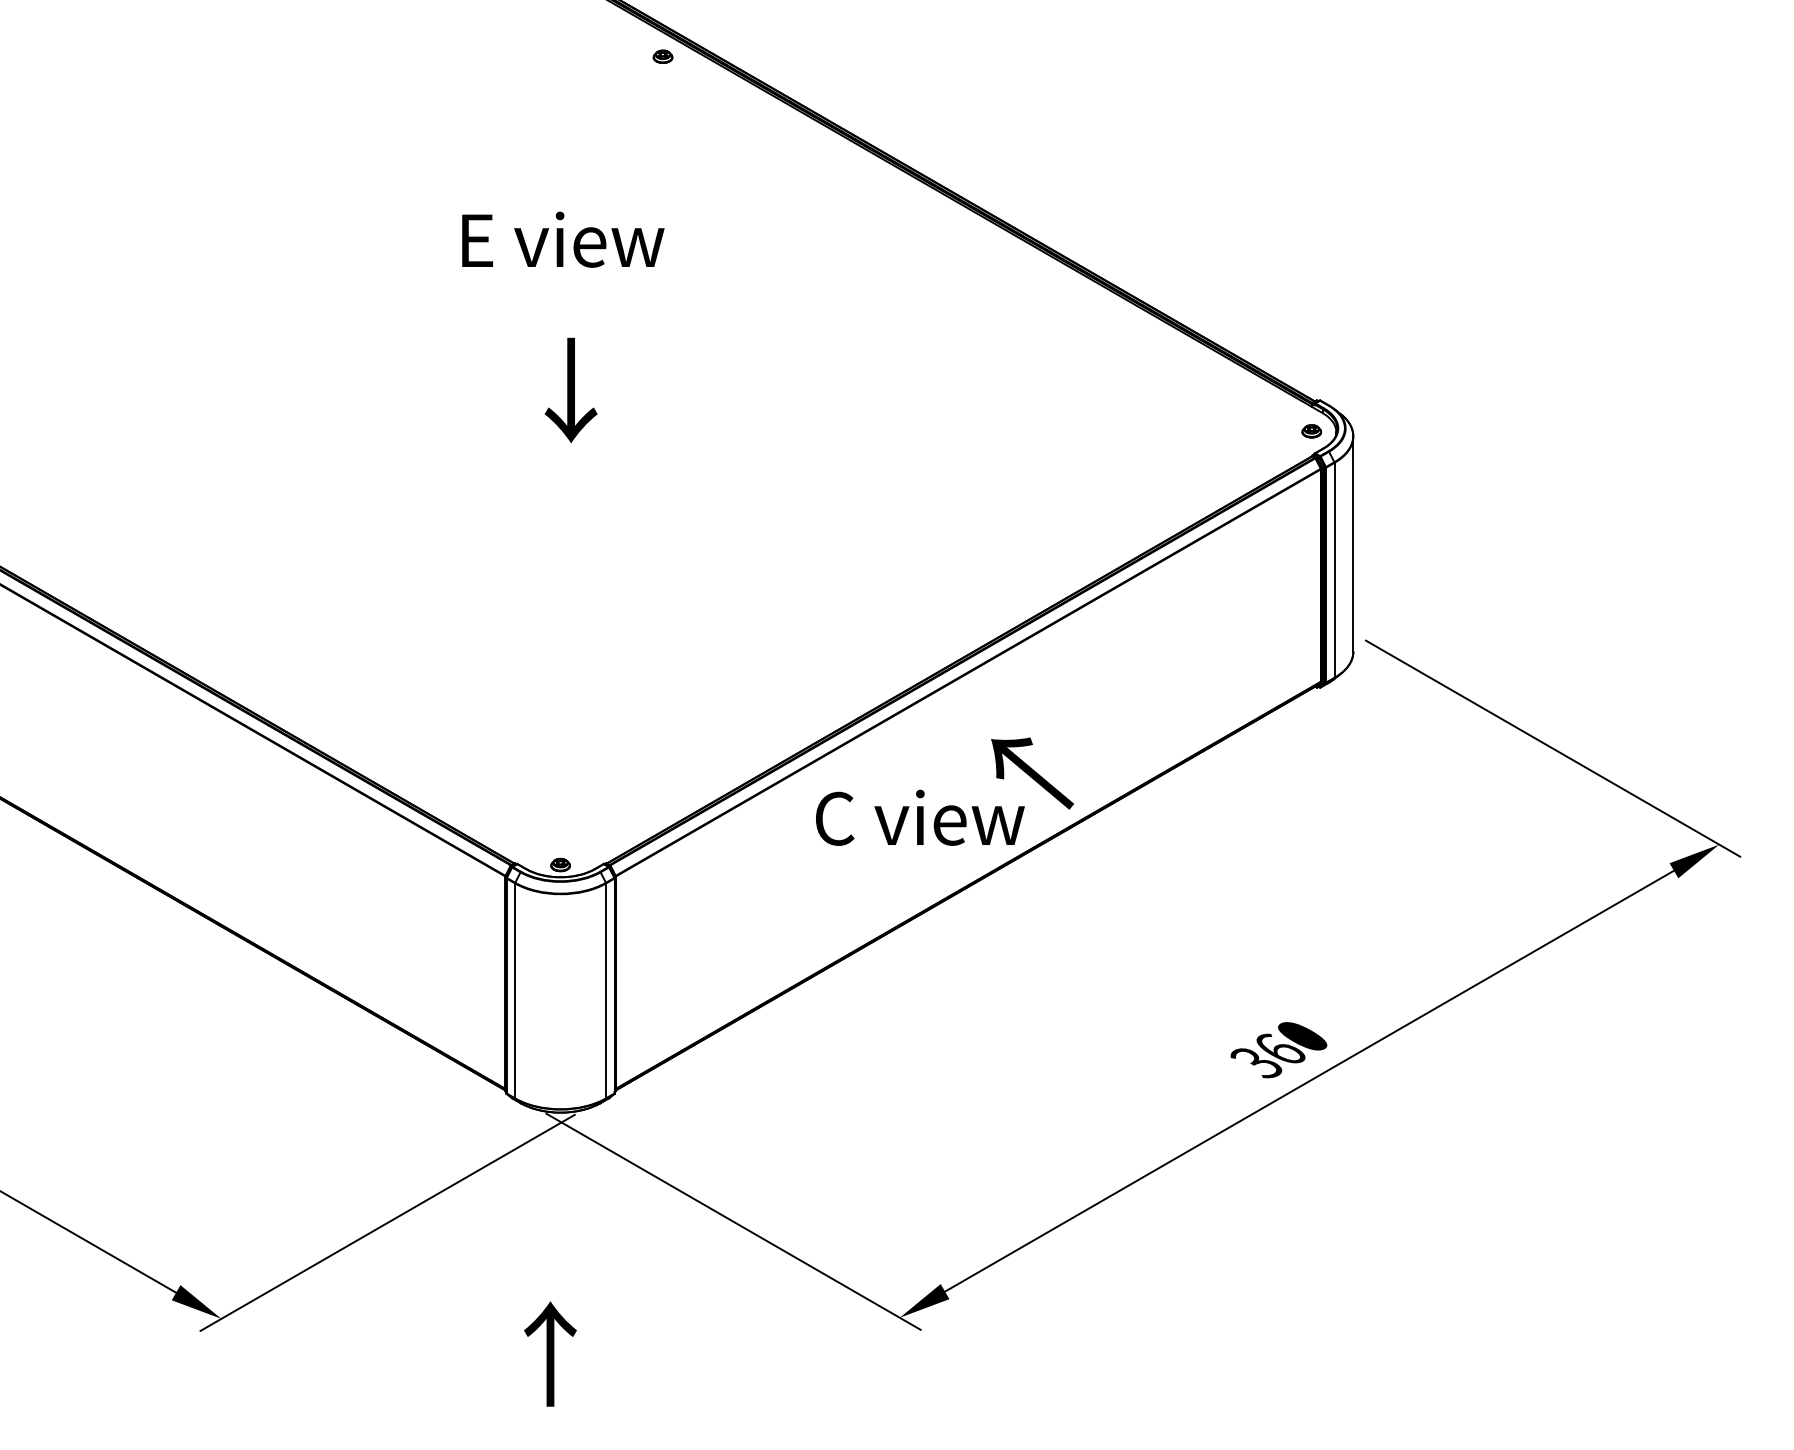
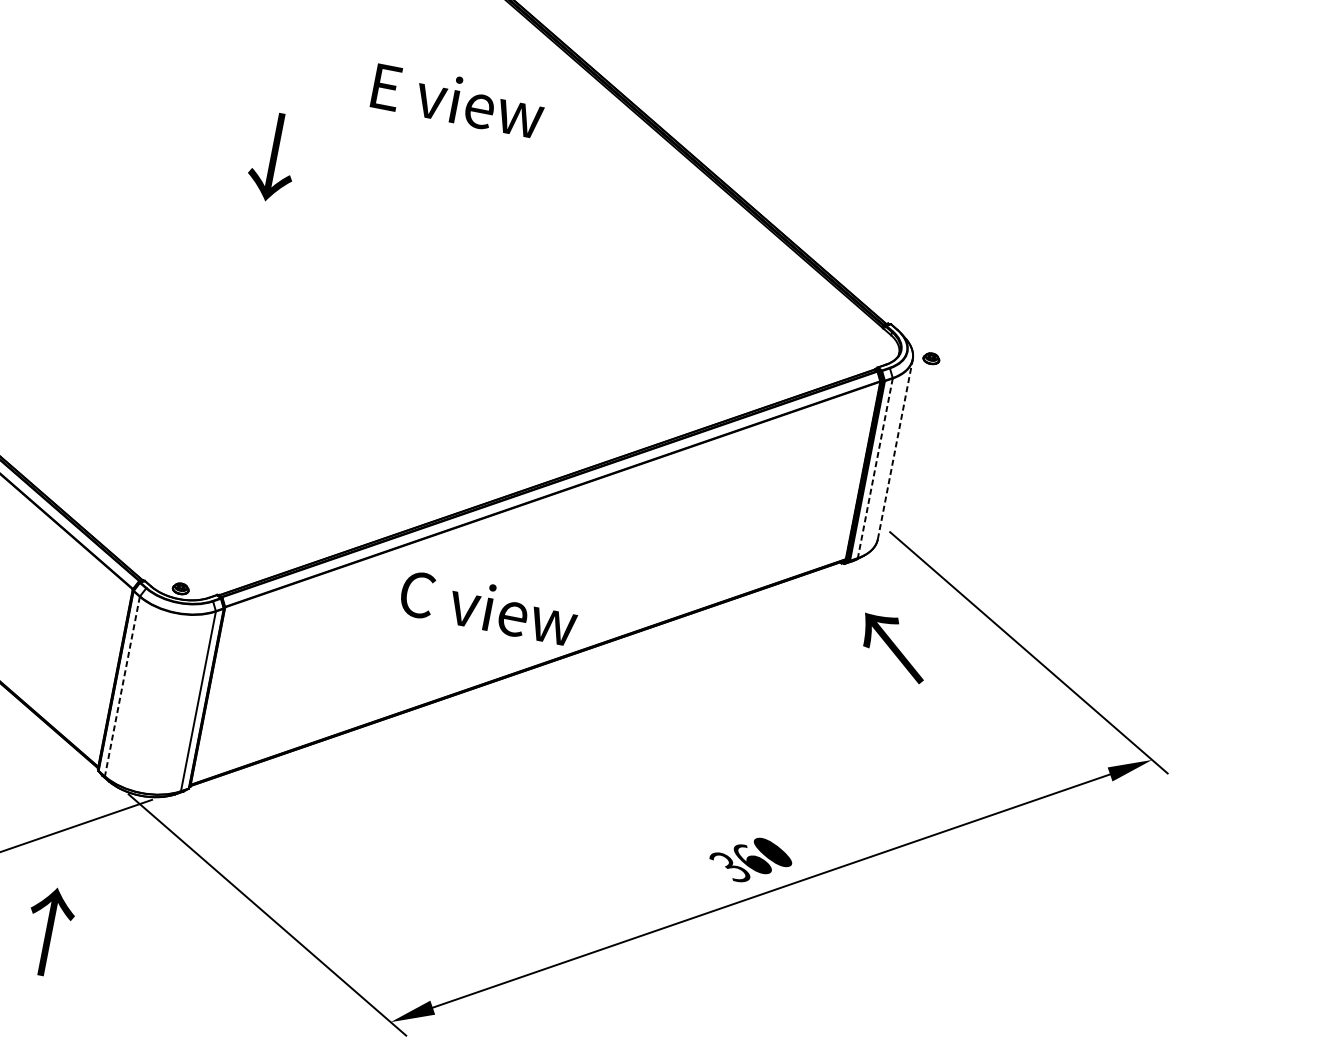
text: (563, 239) -> (458, 100), moved
text: (570, 390) -> (273, 157), moved
part: (1311, 431) -> (931, 358), moved
line: (1353, 543) -> (895, 448), solid -> dashed
line: (1334, 570) -> (875, 468), solid -> dashed
text: (1032, 773) -> (894, 648), moved
line: (515, 991) -> (122, 687), solid -> dashed
text: (550, 1353) -> (49, 931), moved

